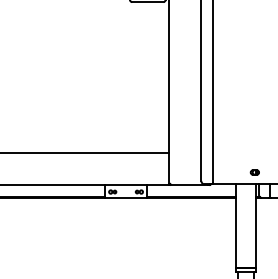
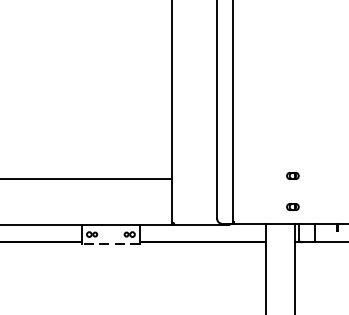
part: (254, 150) -> (292, 175), added
line: (126, 198) -> (111, 243), solid -> dashed

